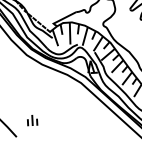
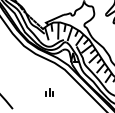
part: (32, 120) -> (49, 92), moved

